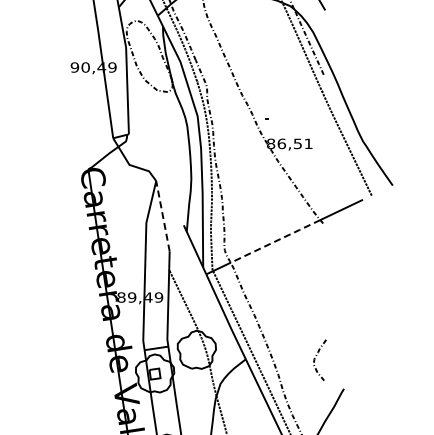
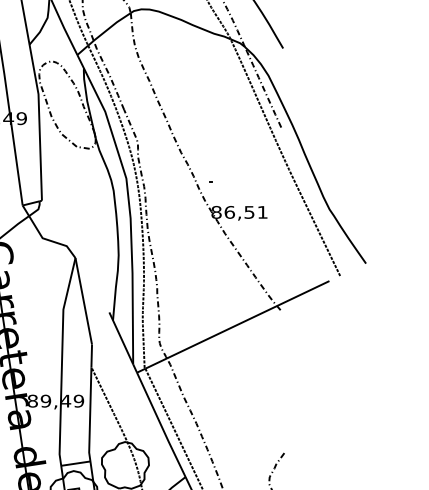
line: (162, 216) -> (83, 301), dashed -> solid
line: (275, 241) -> (222, 332), dashed -> solid

